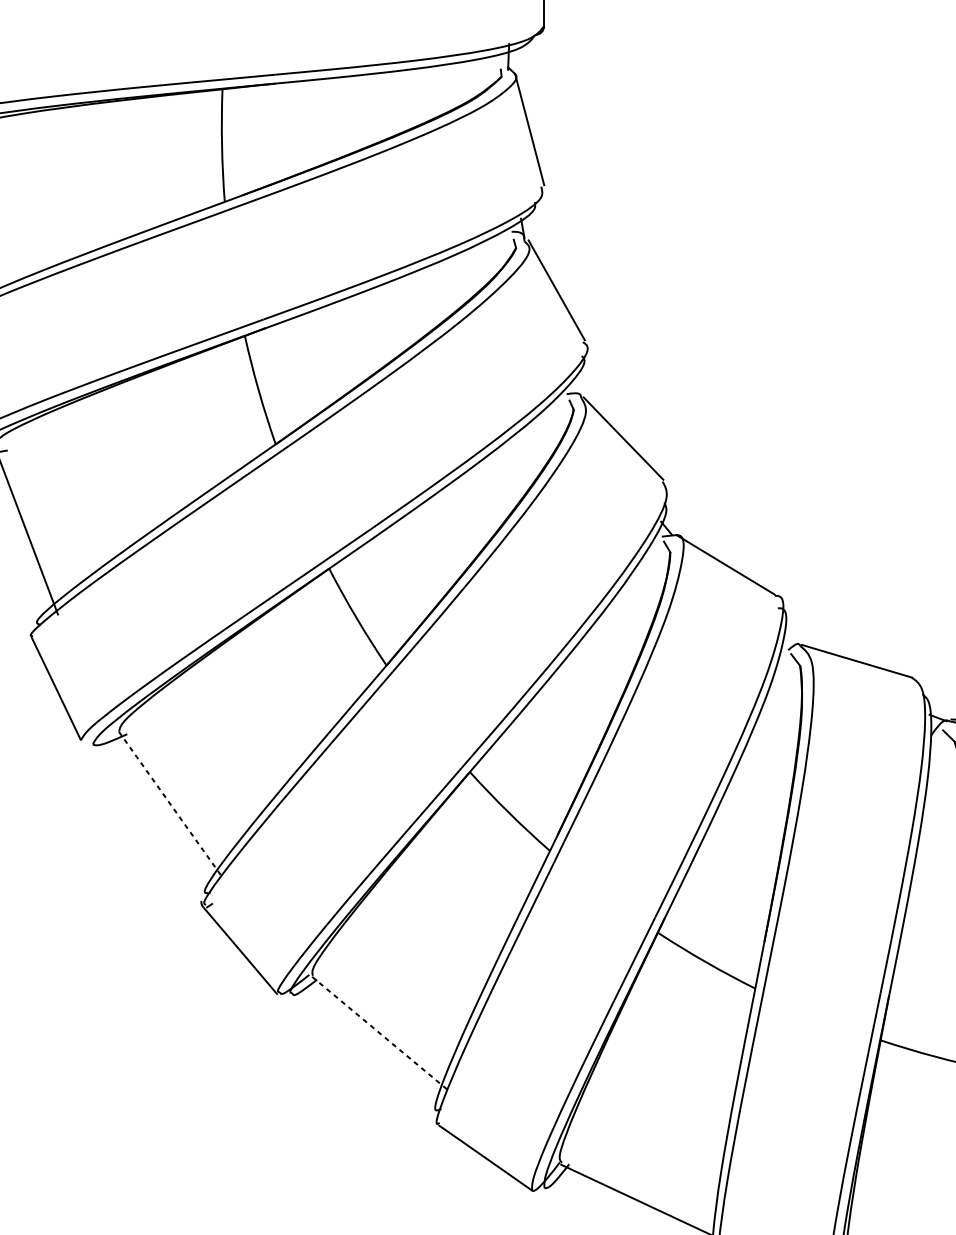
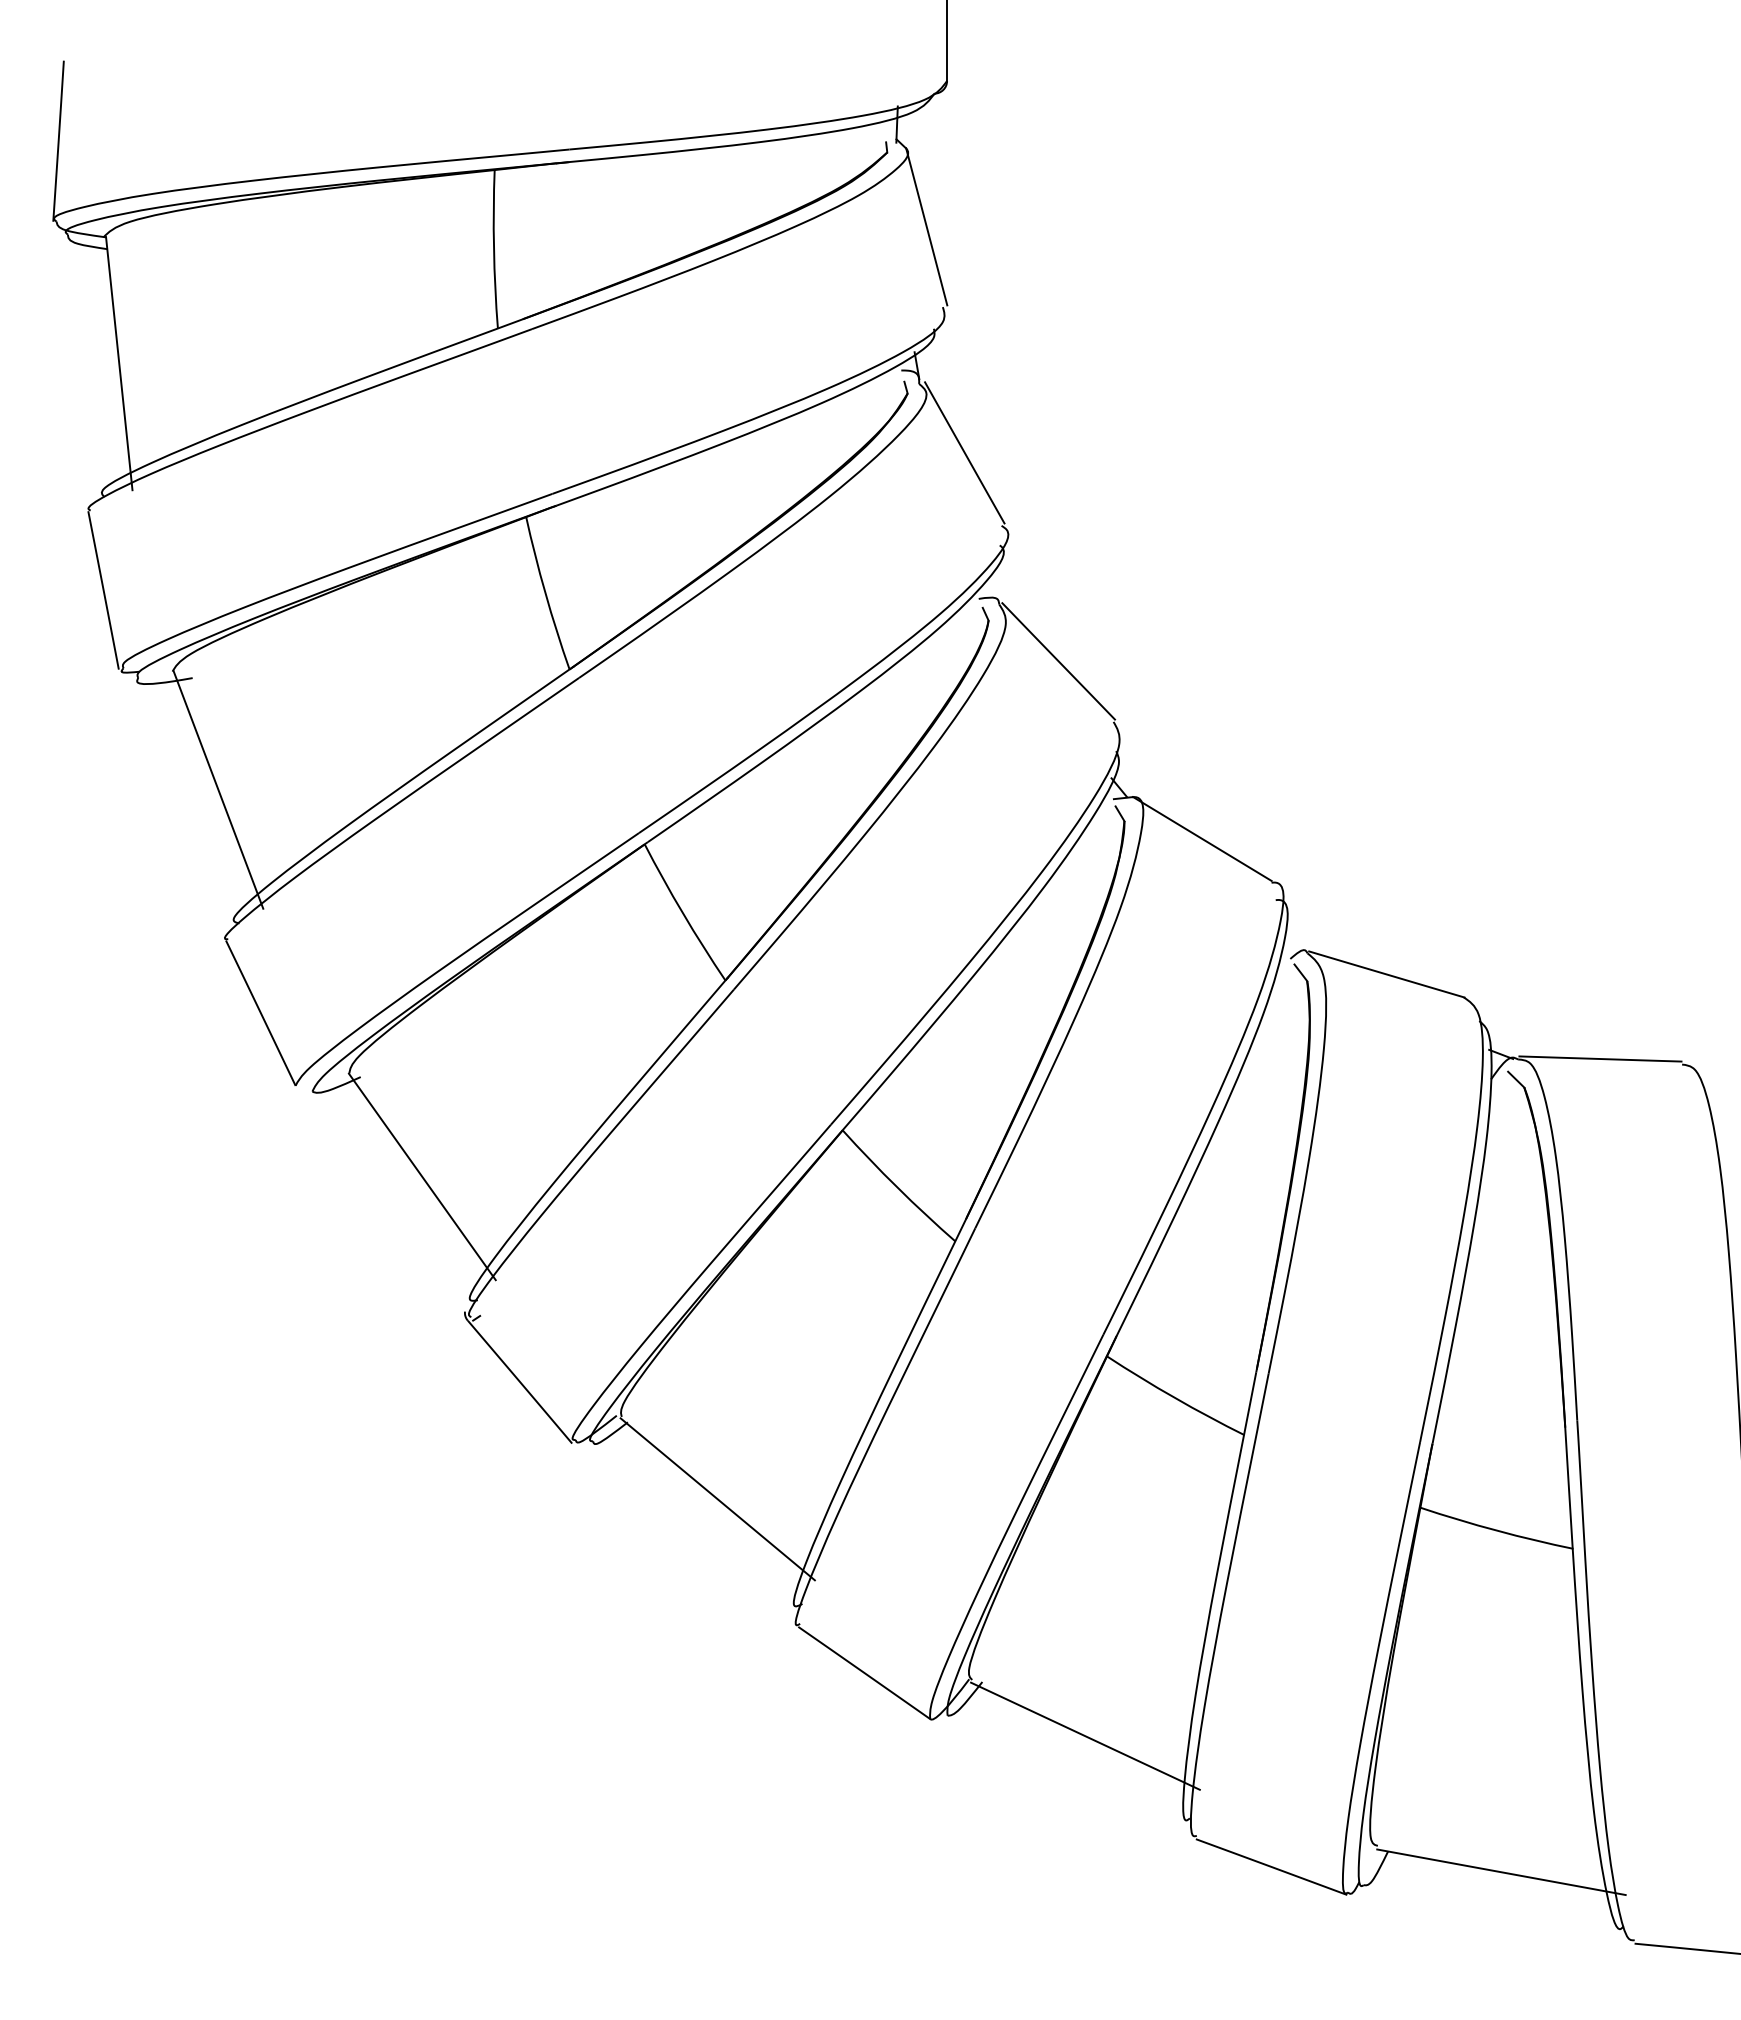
line: (171, 804) -> (422, 1176), dashed -> solid
line: (381, 1034) -> (718, 1499), dashed -> solid

